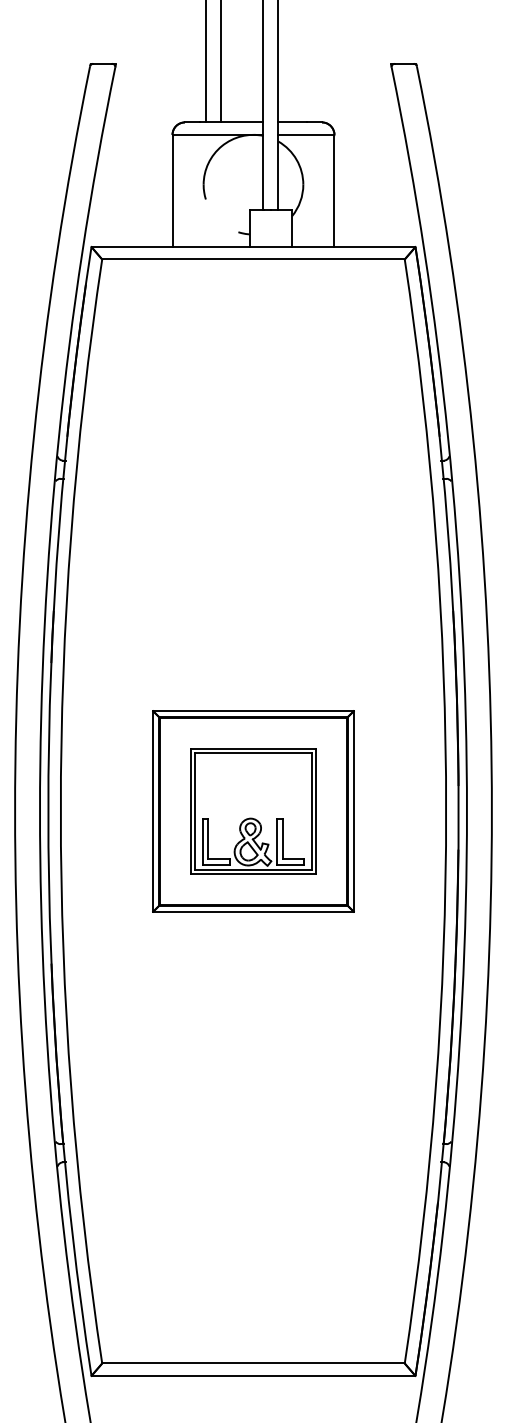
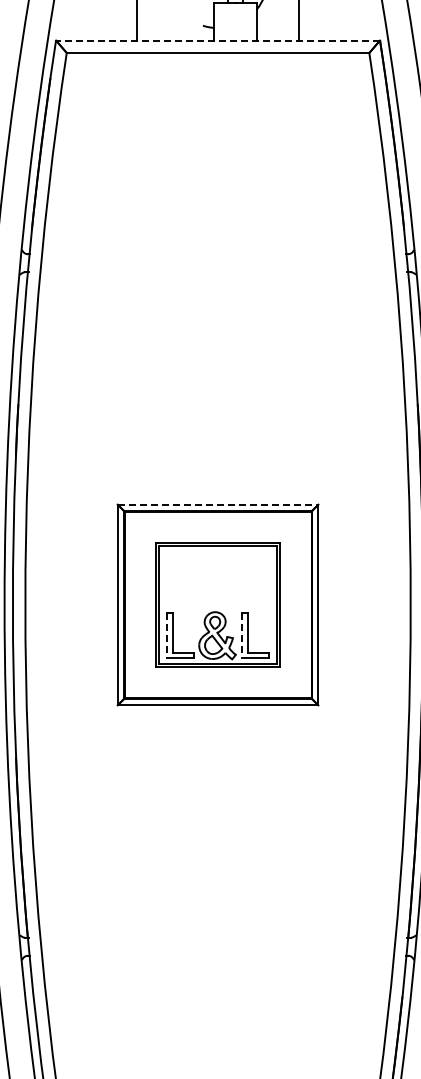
line: (253, 247) -> (218, 41), solid -> dashed
line: (254, 711) -> (219, 505), solid -> dashed
line: (202, 842) -> (167, 636), solid -> dashed
line: (277, 842) -> (242, 636), solid -> dashed

